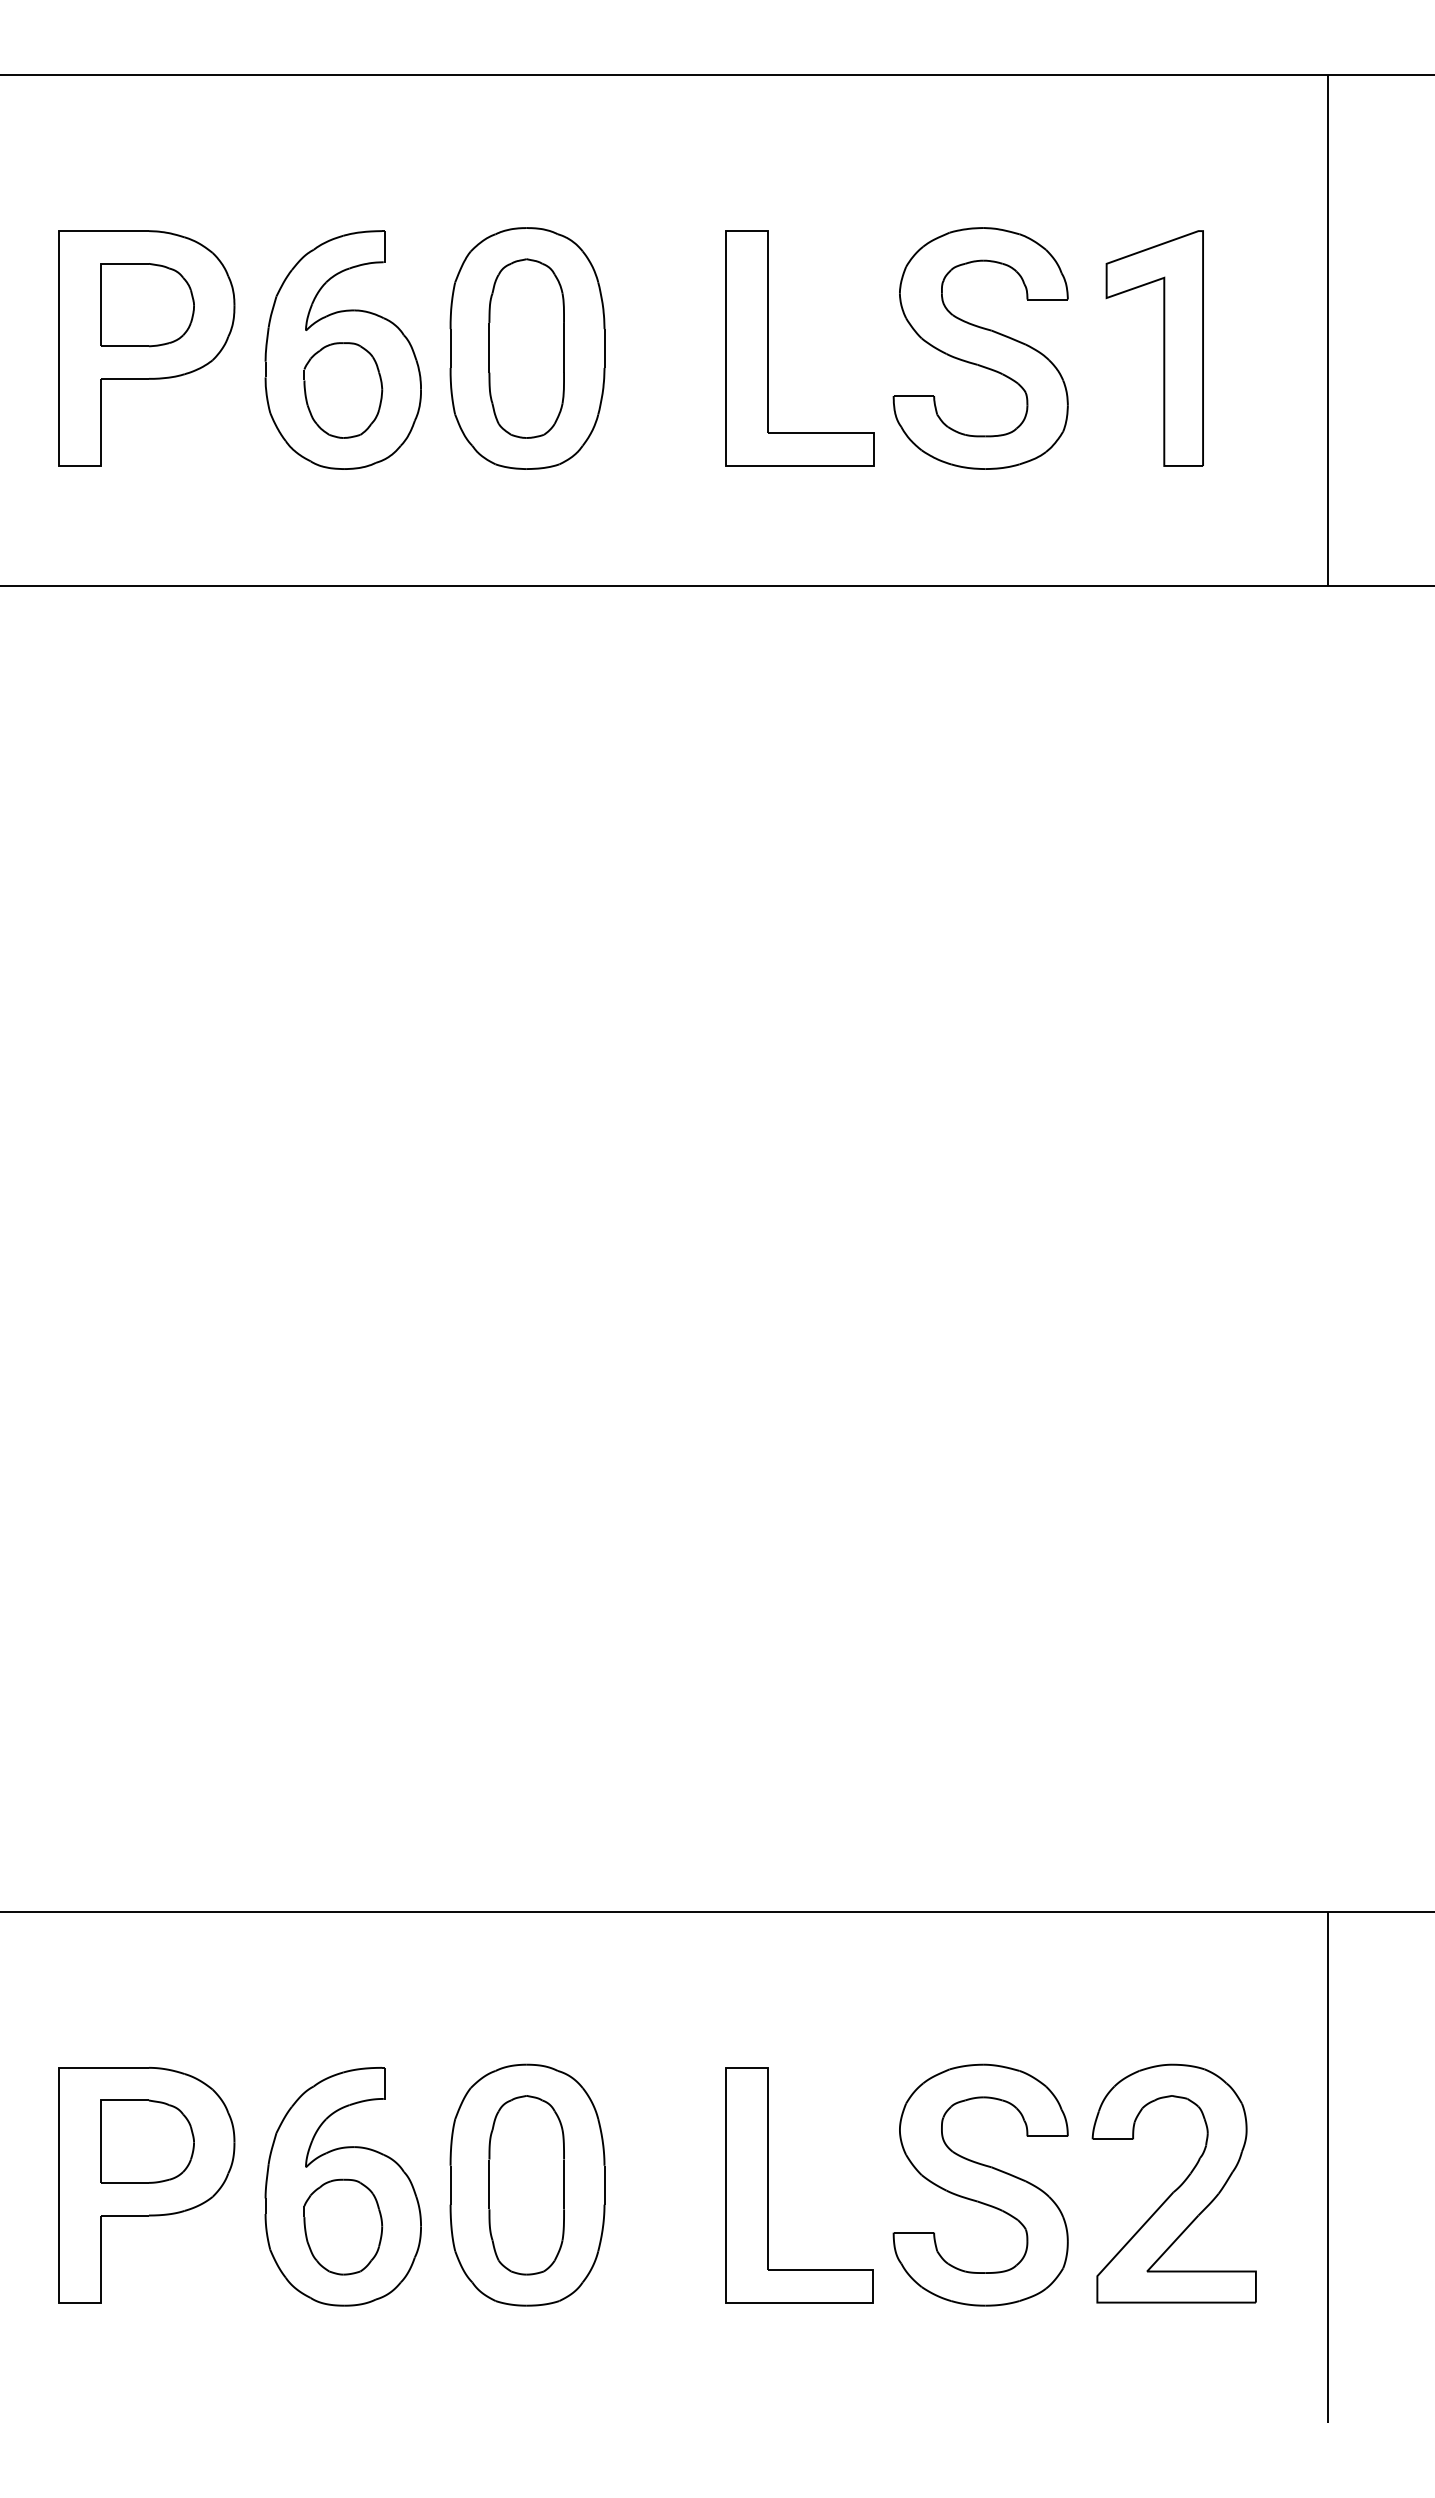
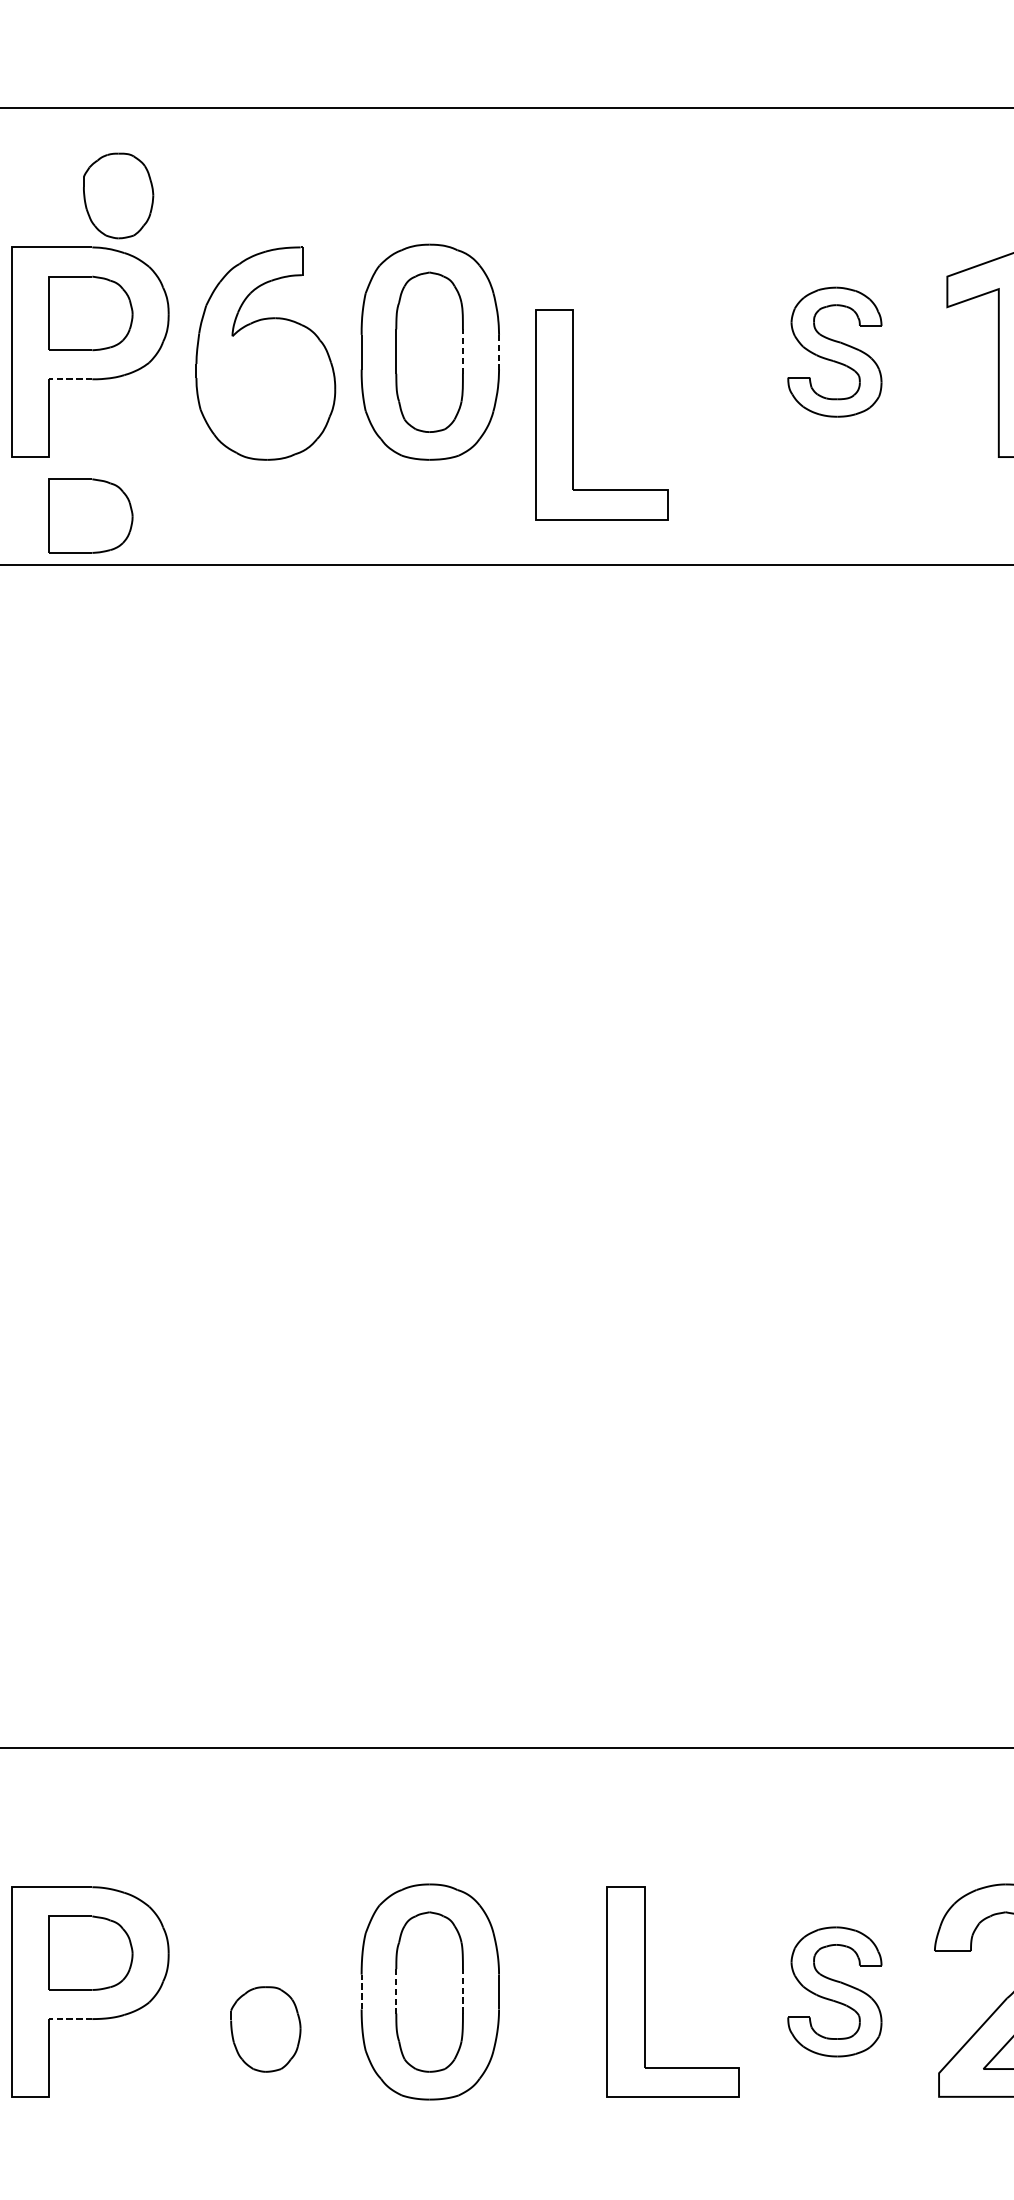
line: (564, 347) -> (463, 351), solid -> dashed
part: (768, 348) -> (574, 414), moved
part: (980, 348) -> (834, 352), size x0.6
line: (604, 349) -> (499, 353), solid -> dashed
line: (124, 378) -> (70, 378), solid -> dashed
part: (343, 390) -> (118, 195), moved
part: (147, 532) -> (91, 516), added
line: (450, 2184) -> (361, 1991), solid -> dashed
line: (489, 2184) -> (396, 1991), solid -> dashed
line: (564, 2184) -> (463, 1991), solid -> dashed
part: (980, 2184) -> (834, 1991), size x0.6
part: (342, 2186) -> (265, 1993), removed
line: (124, 2215) -> (70, 2019), solid -> dashed

